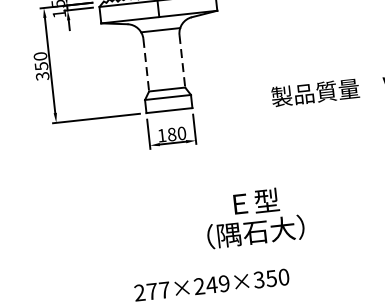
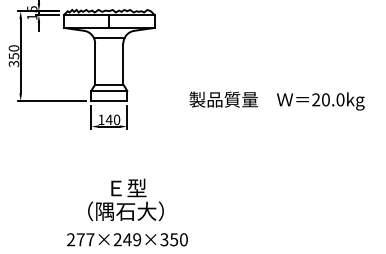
line: (182, 61) -> (123, 64), dashed -> solid
line: (146, 65) -> (95, 64), dashed -> solid
text: (171, 134) -> (108, 119), 180 -> 140
text: (253, 216) -> (125, 199), moved

